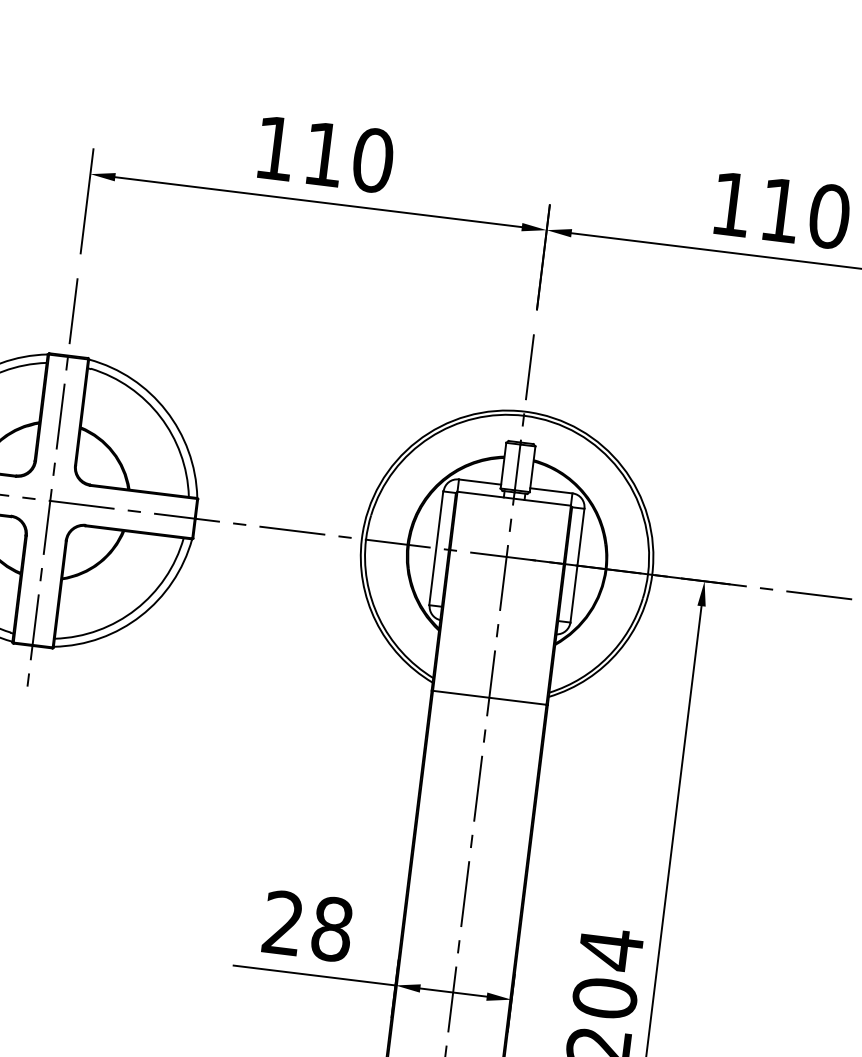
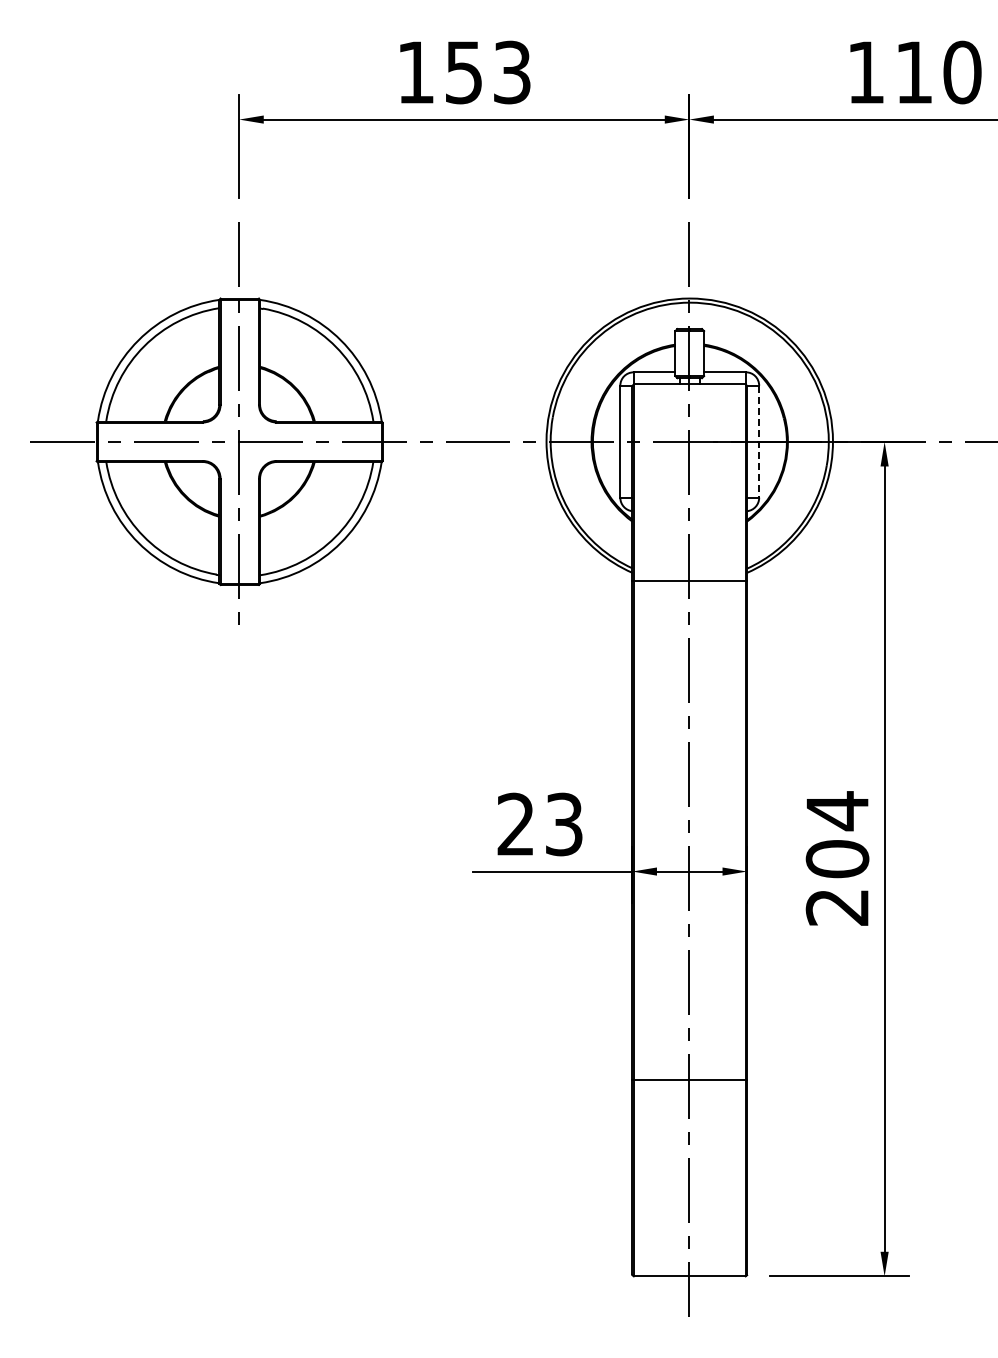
text: (349, 157) -> (488, 72), 110 -> 153
line: (577, 566) -> (759, 442), solid -> dashed
text: (332, 929) -> (564, 824), 28 -> 23

